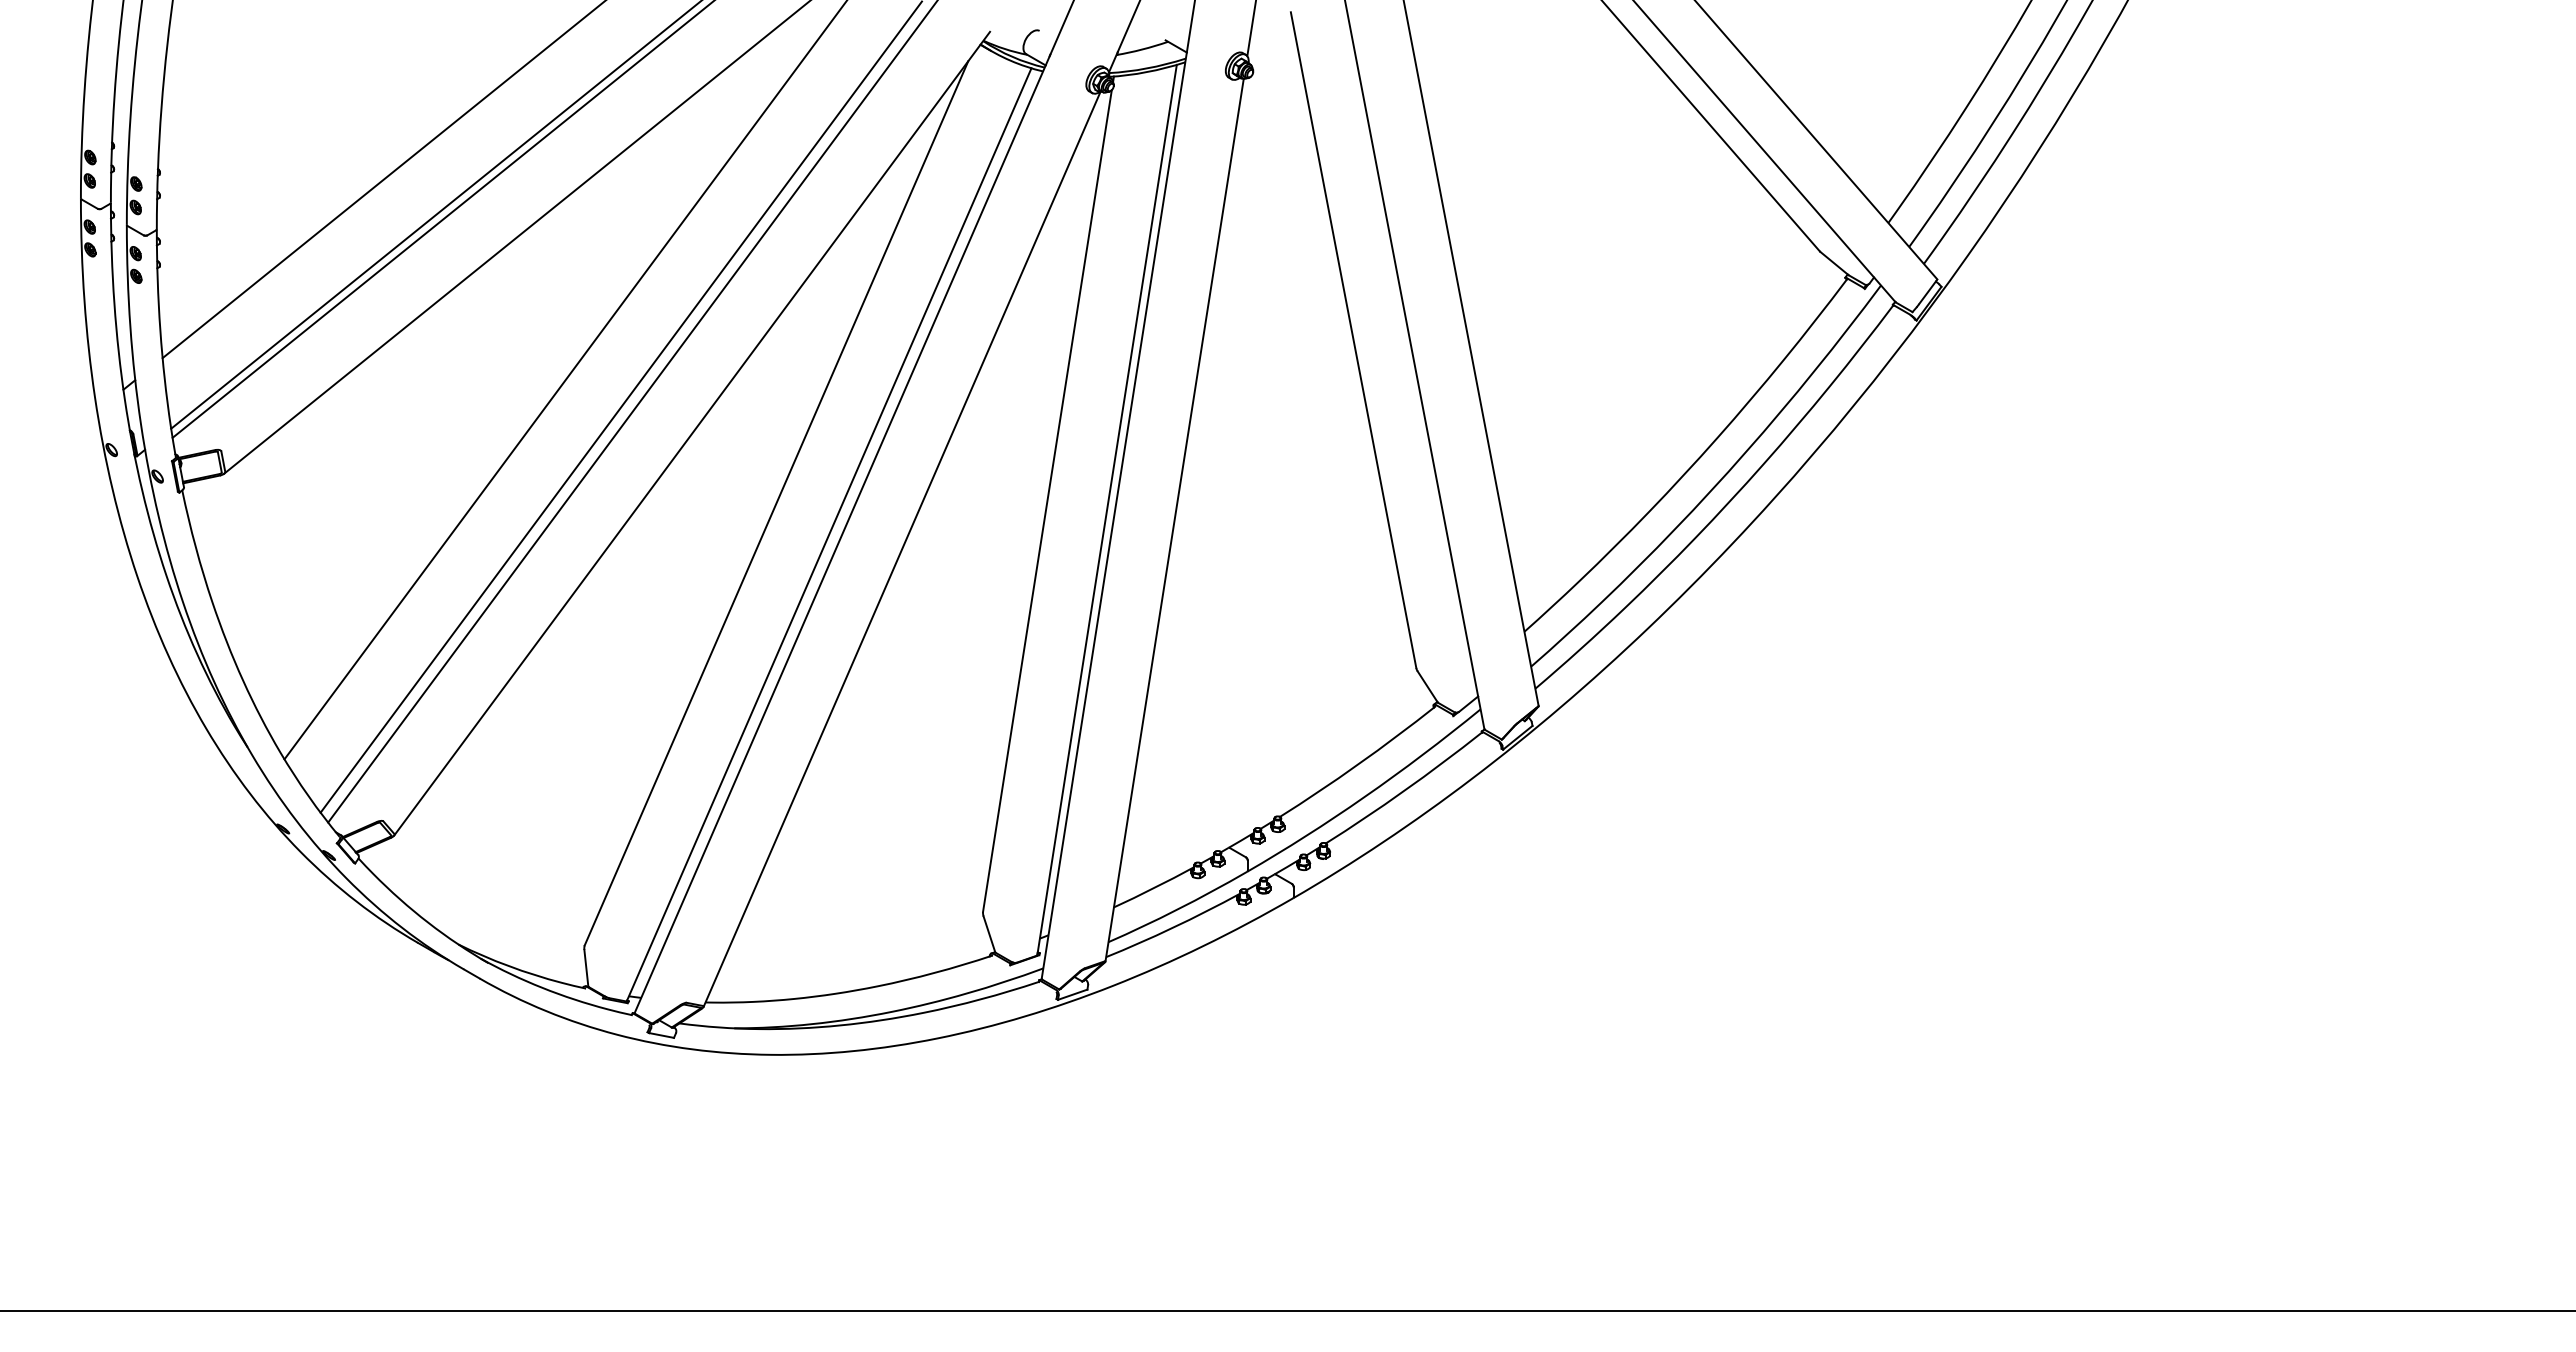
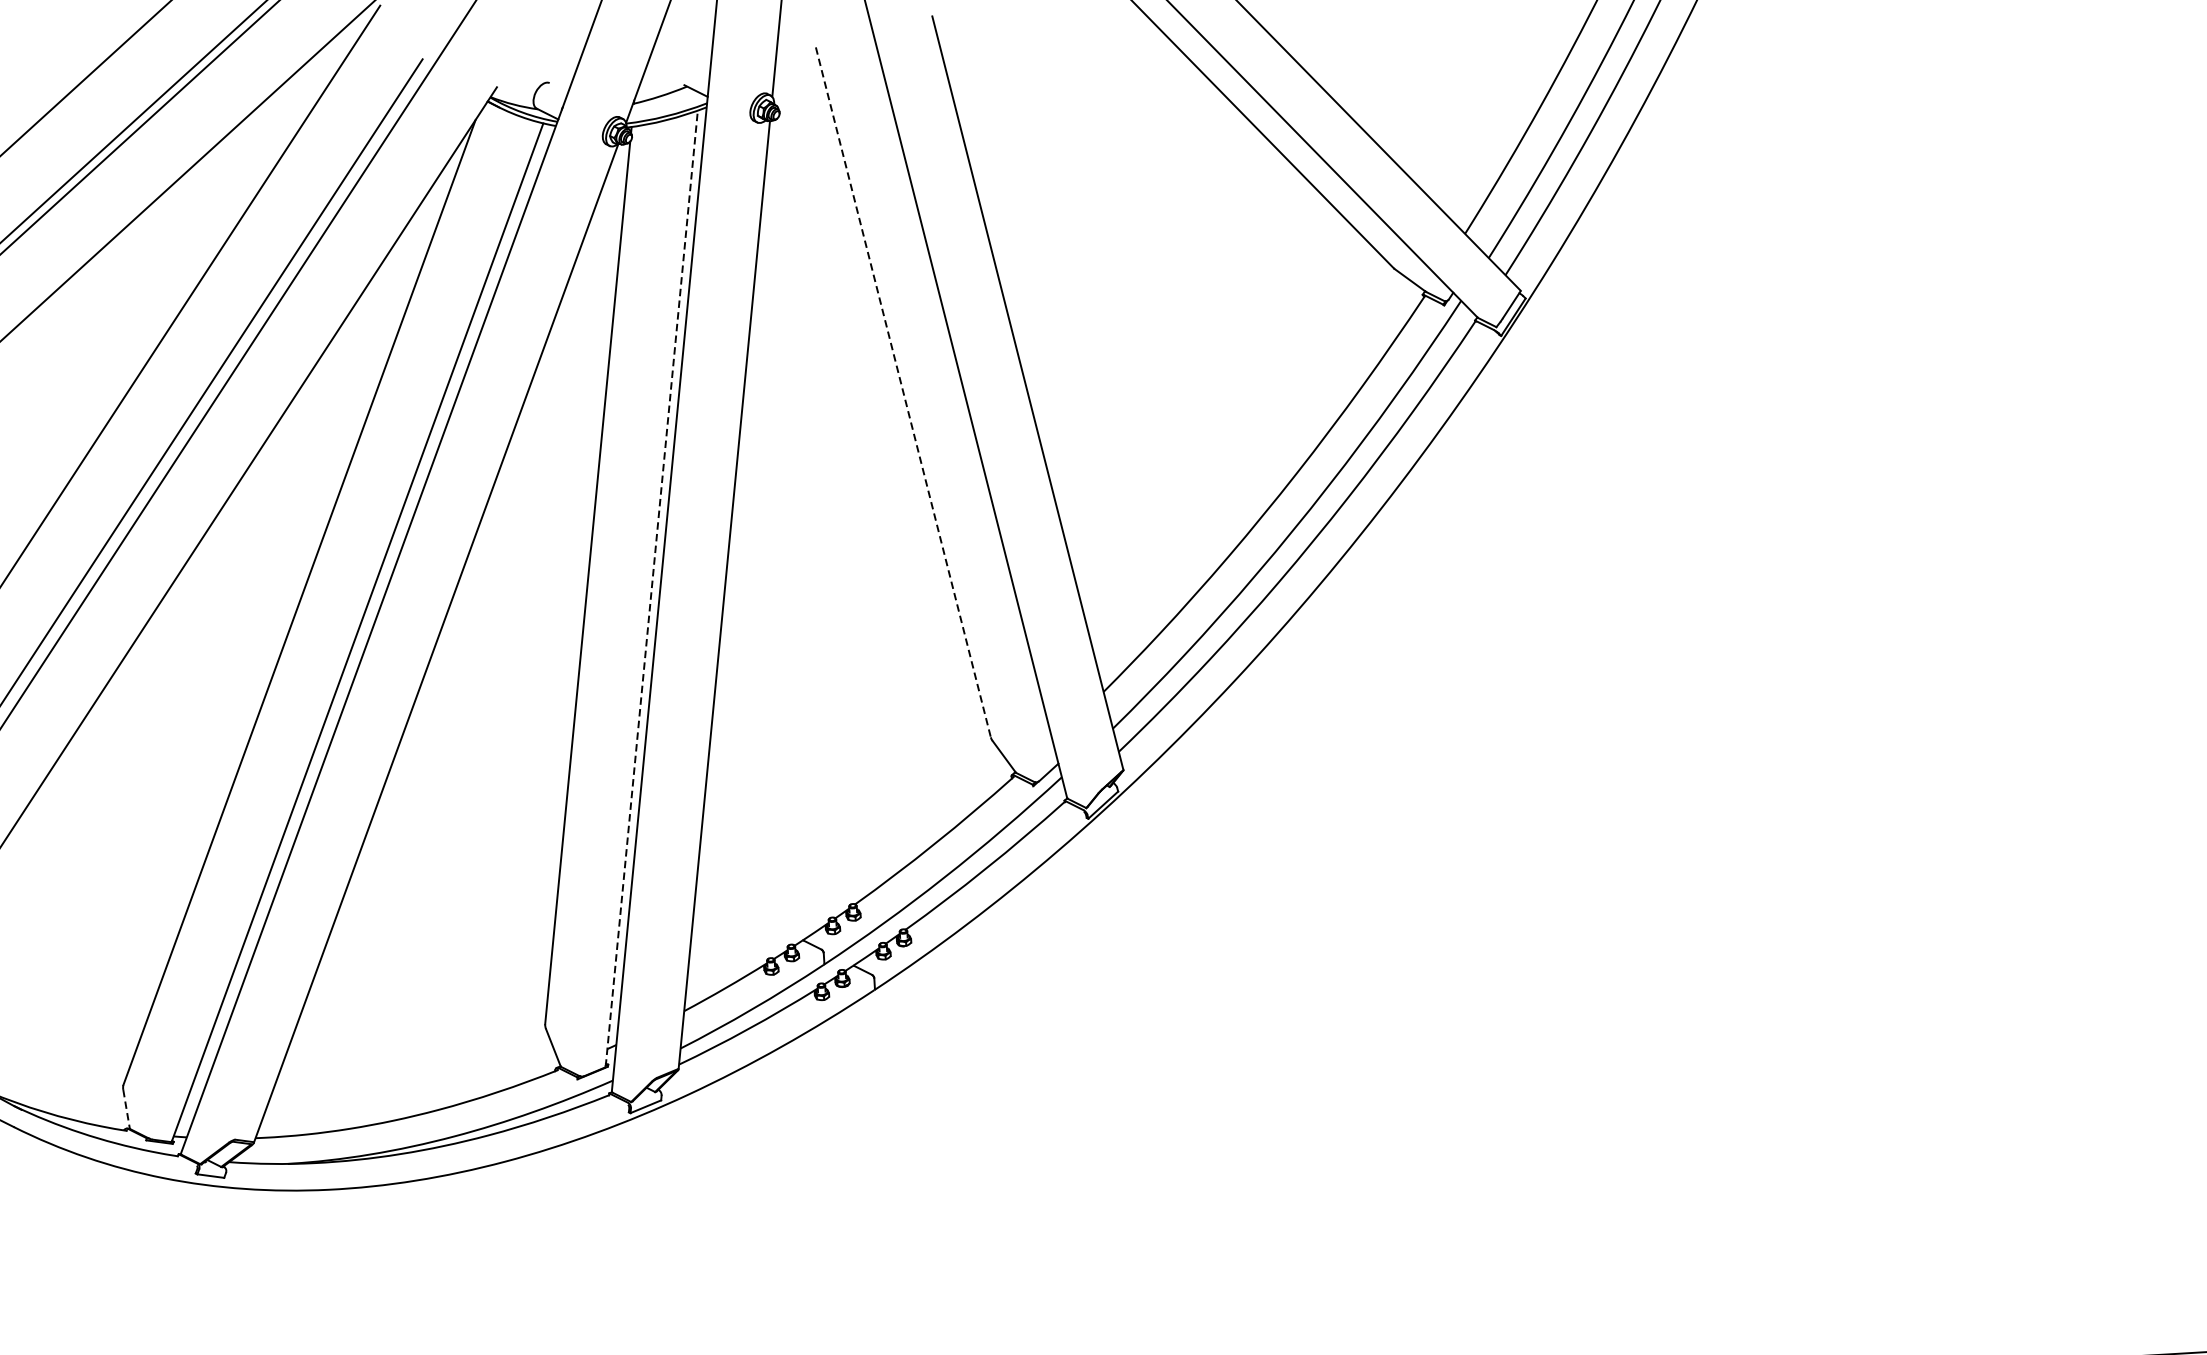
line: (1353, 340) -> (903, 392), solid -> dashed
line: (1107, 509) -> (652, 588), solid -> dashed
line: (586, 968) -> (126, 1109), solid -> dashed

